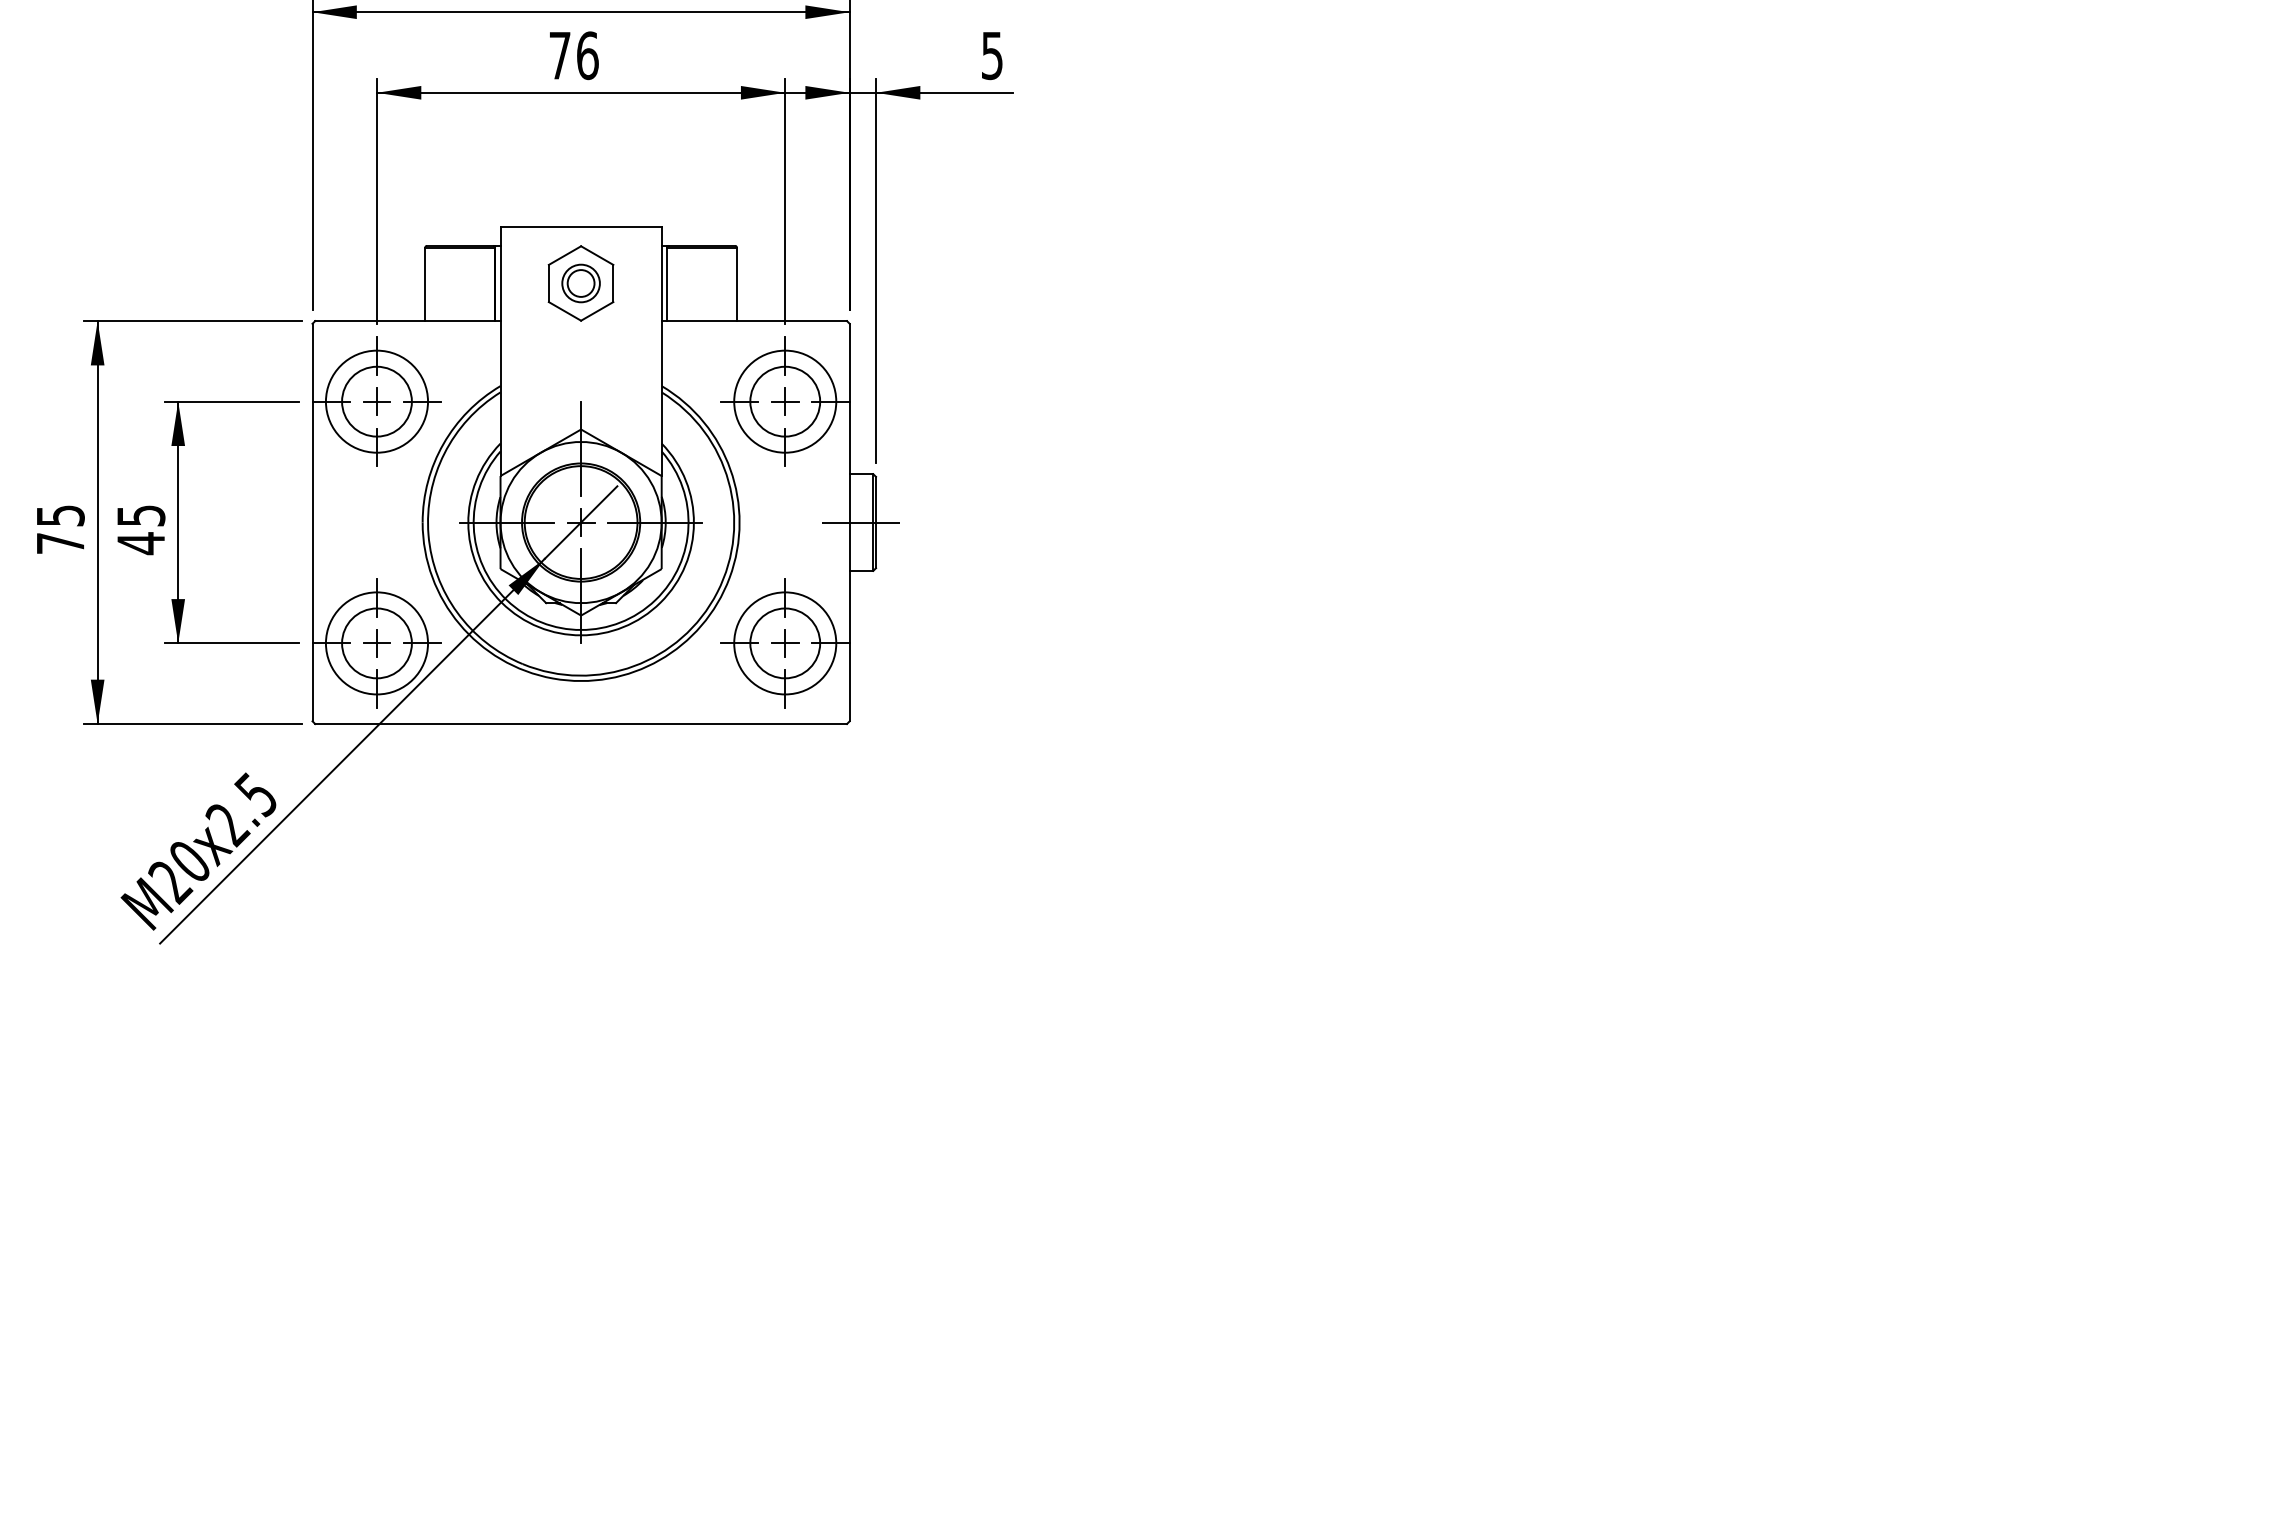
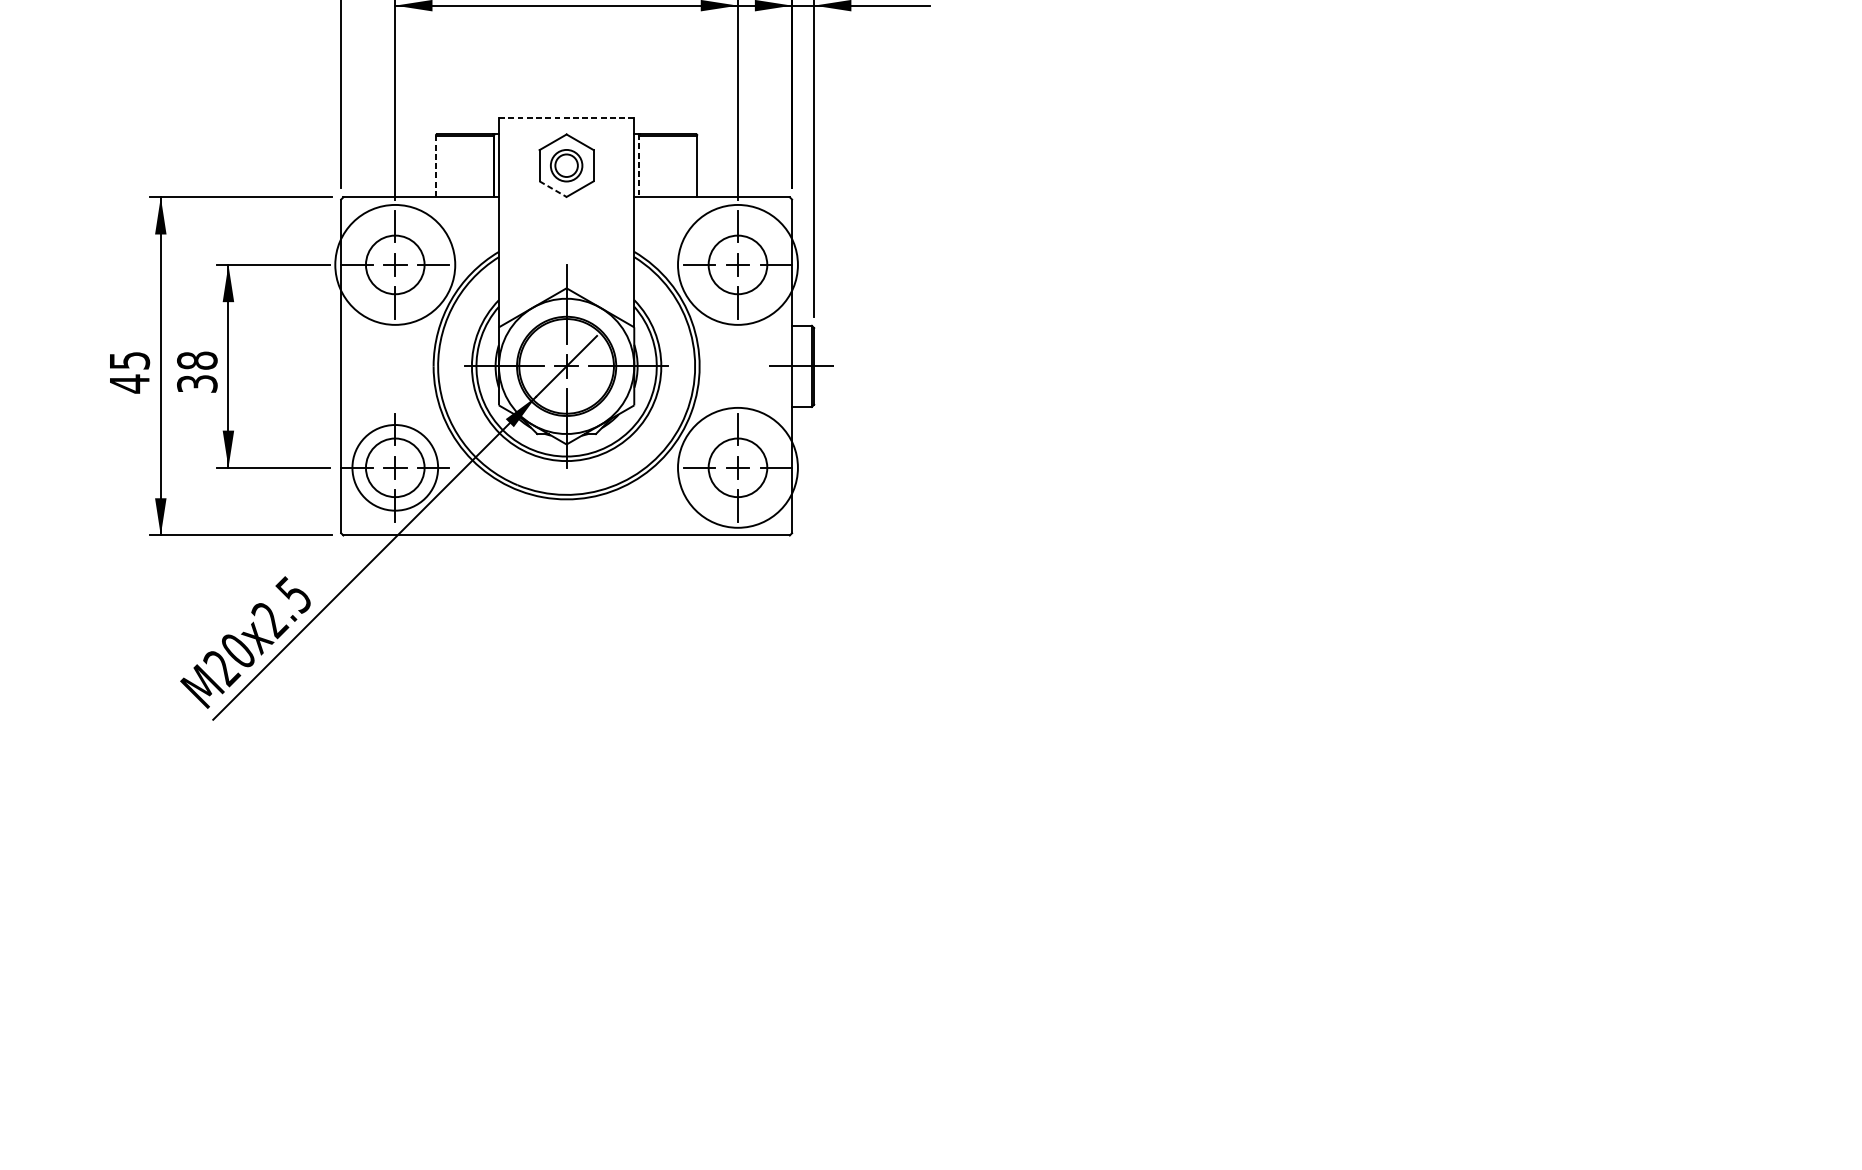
line: (581, 227) -> (566, 118), solid -> dashed
line: (667, 283) -> (639, 165), solid -> dashed
line: (425, 284) -> (436, 166), solid -> dashed
line: (565, 311) -> (553, 189), solid -> dashed
circle: (376, 401) -> (394, 264), size x1.4
circle: (785, 401) -> (738, 264), size x1.4
text: (140, 530) -> (196, 373), 45 -> 38
text: (60, 543) -> (129, 383), 75 -> 45
circle: (785, 643) -> (738, 467), size x1.4

